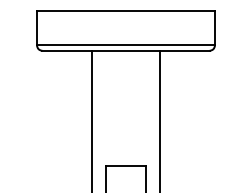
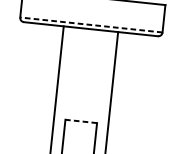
line: (126, 45) -> (91, 25), solid -> dashed
line: (126, 166) -> (81, 121), solid -> dashed

